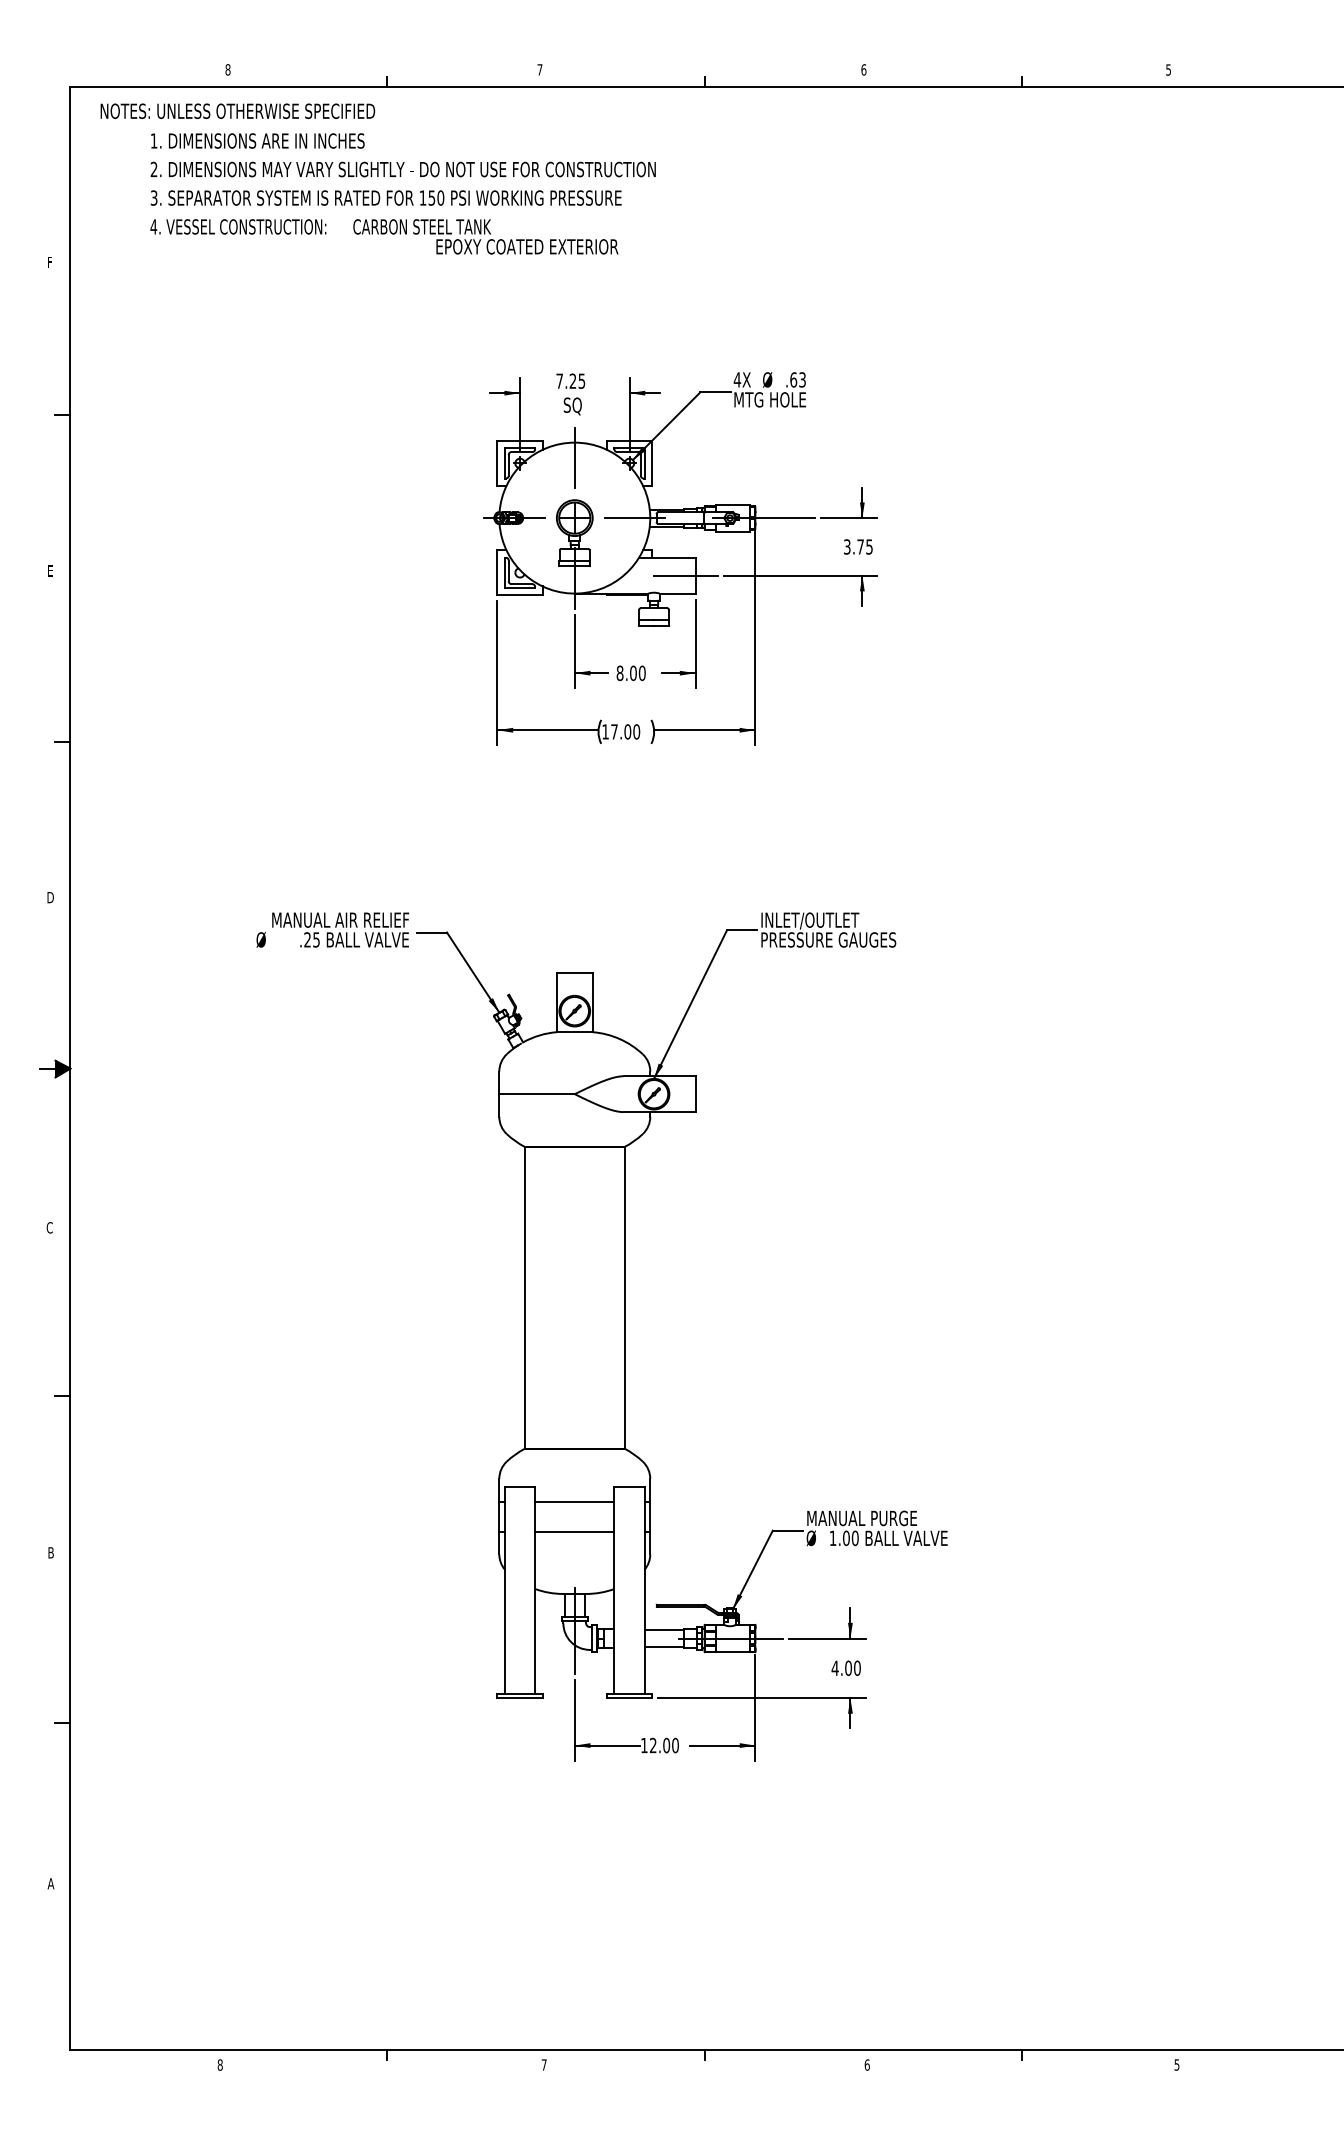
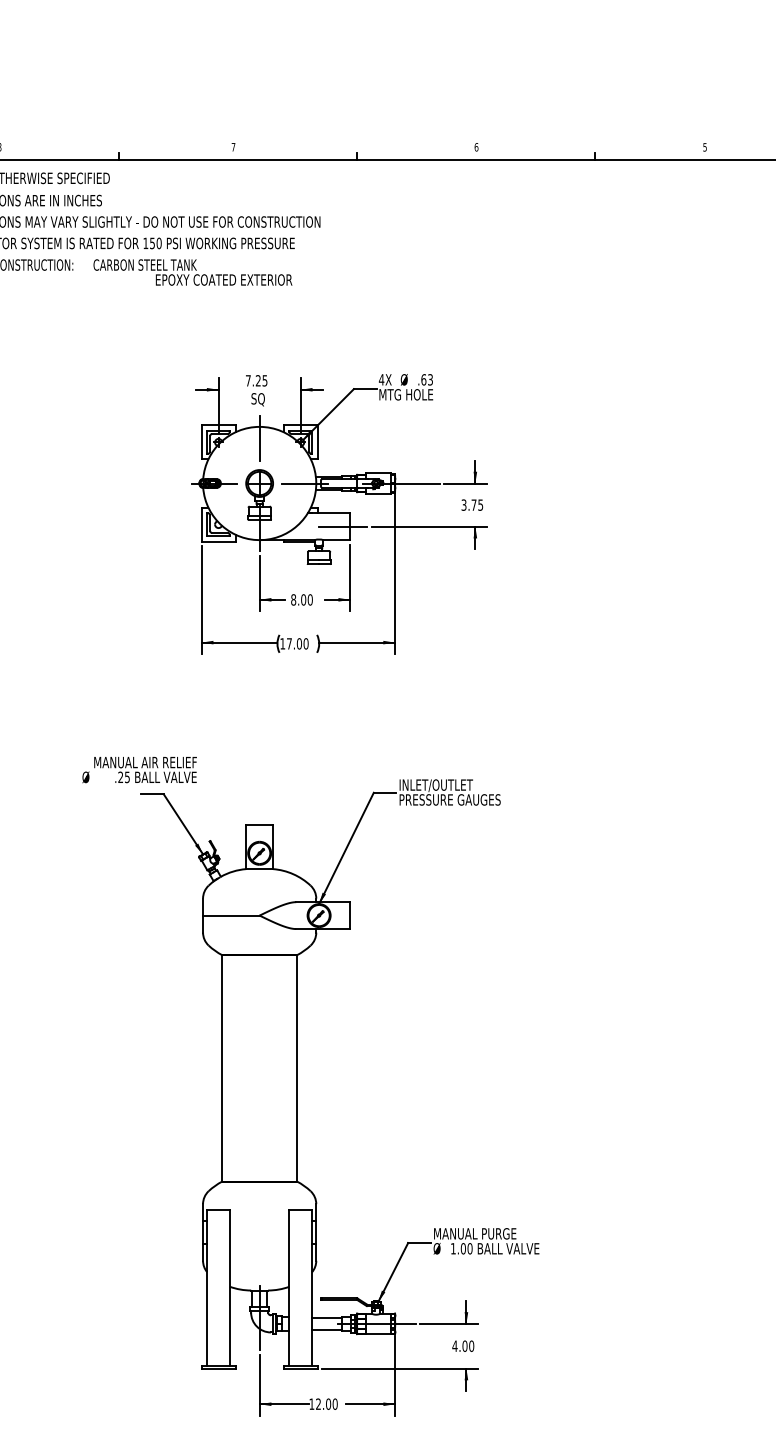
text: (332, 929) -> (139, 769), moved
line: (574, 1501) -> (259, 1221), removed
line: (574, 1531) -> (259, 1243), removed

